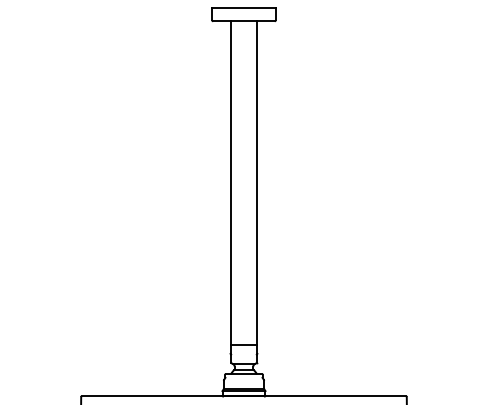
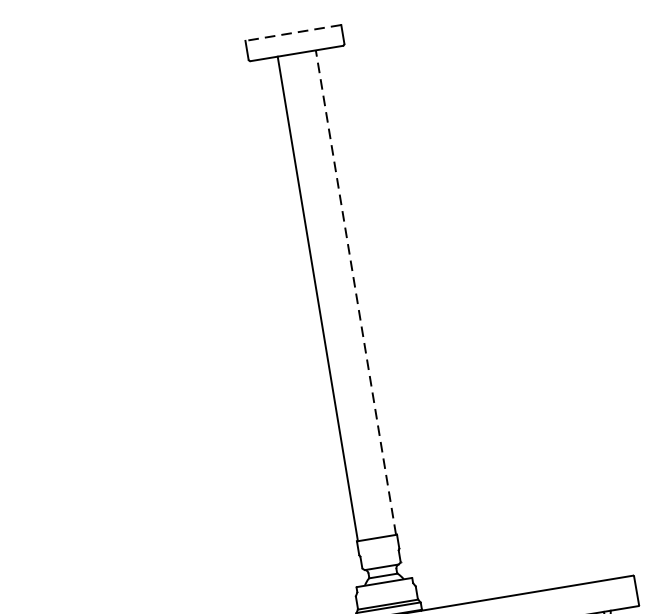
line: (243, 7) -> (292, 32), solid -> dashed
line: (256, 182) -> (355, 292), solid -> dashed

